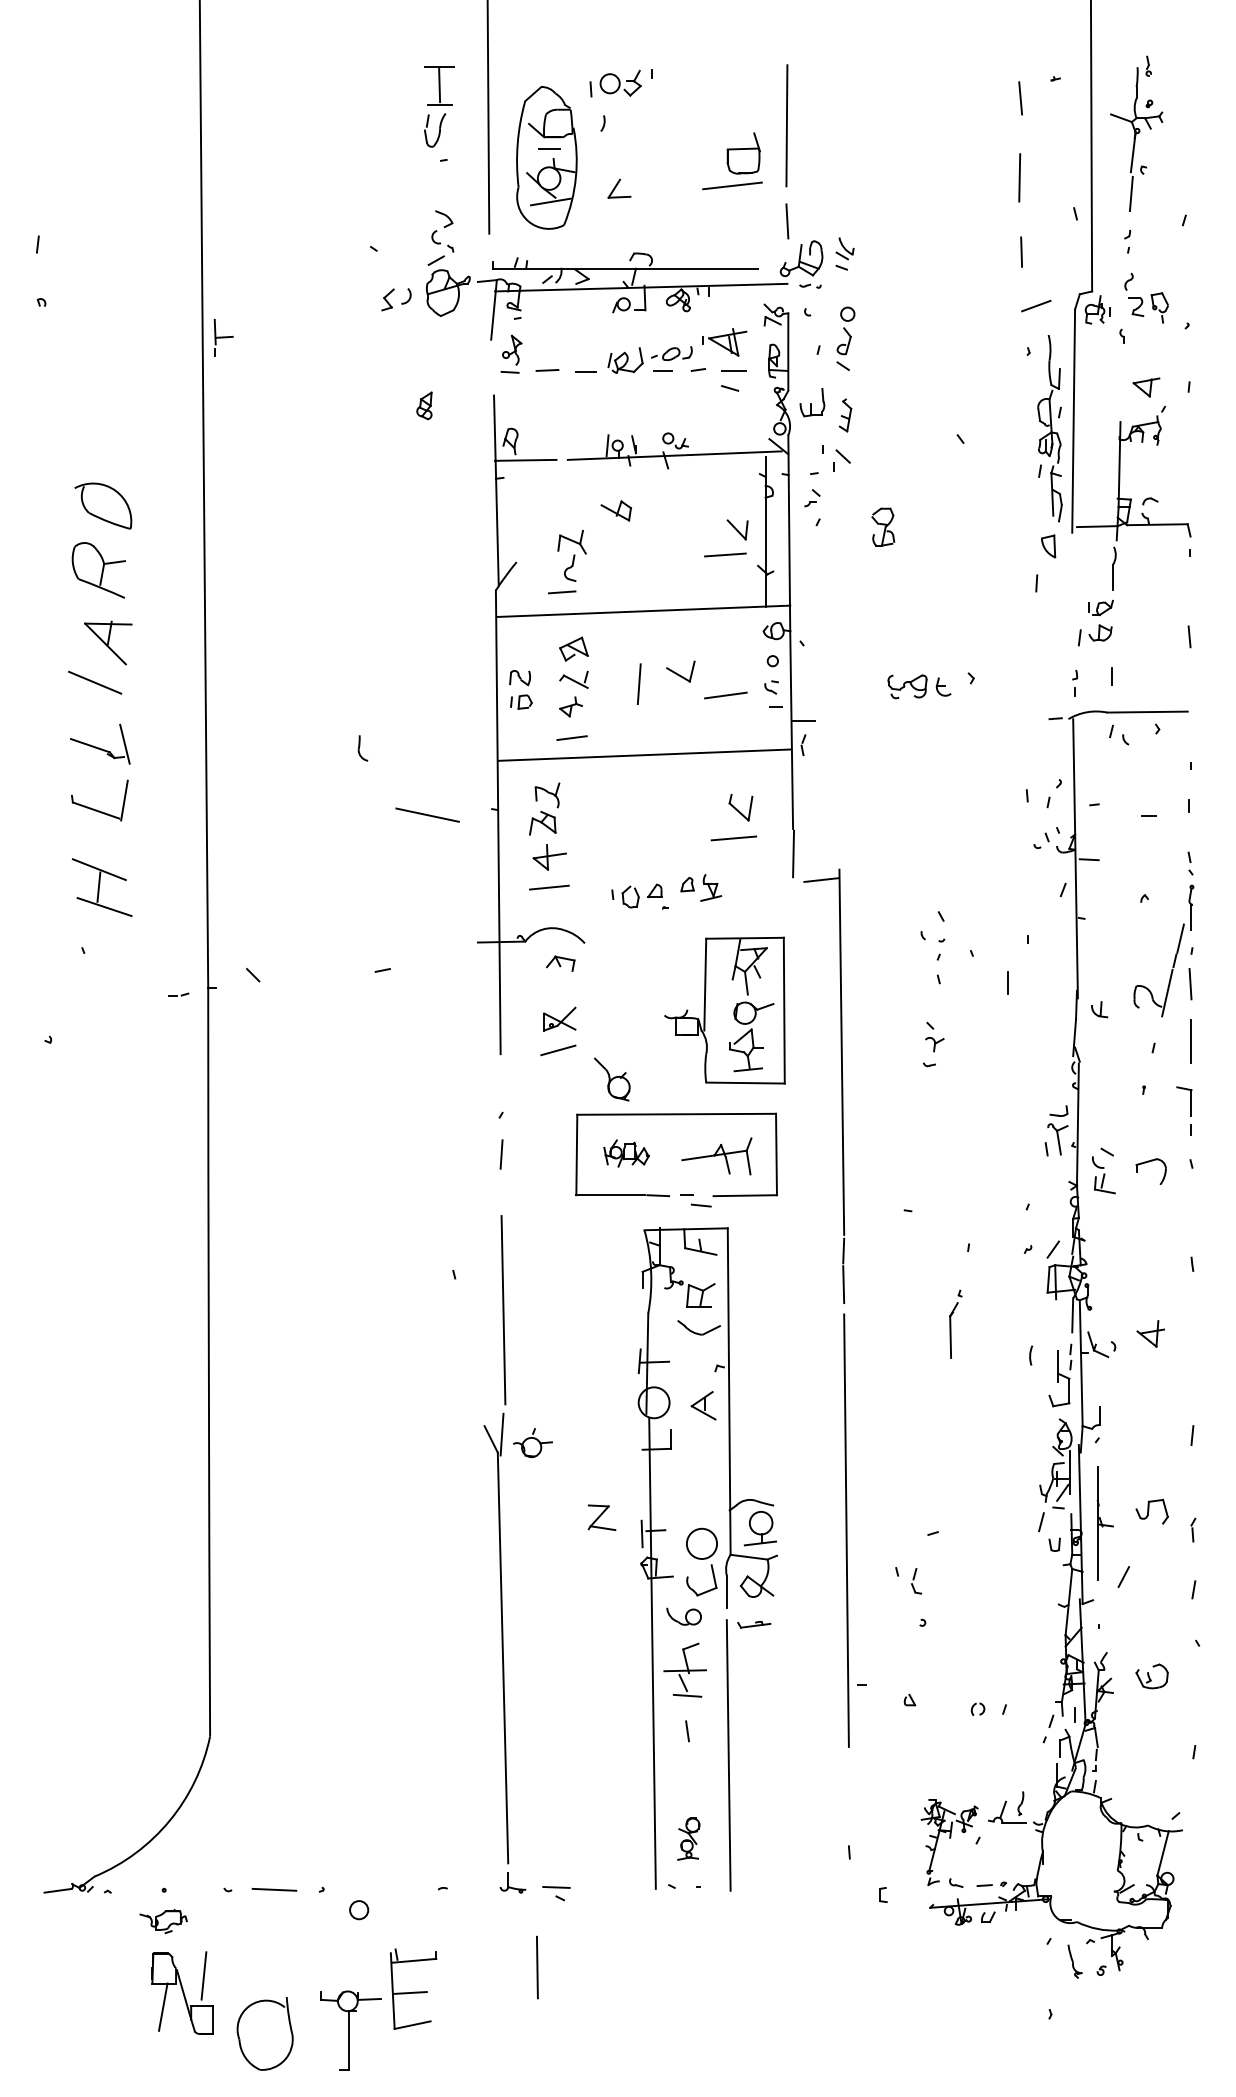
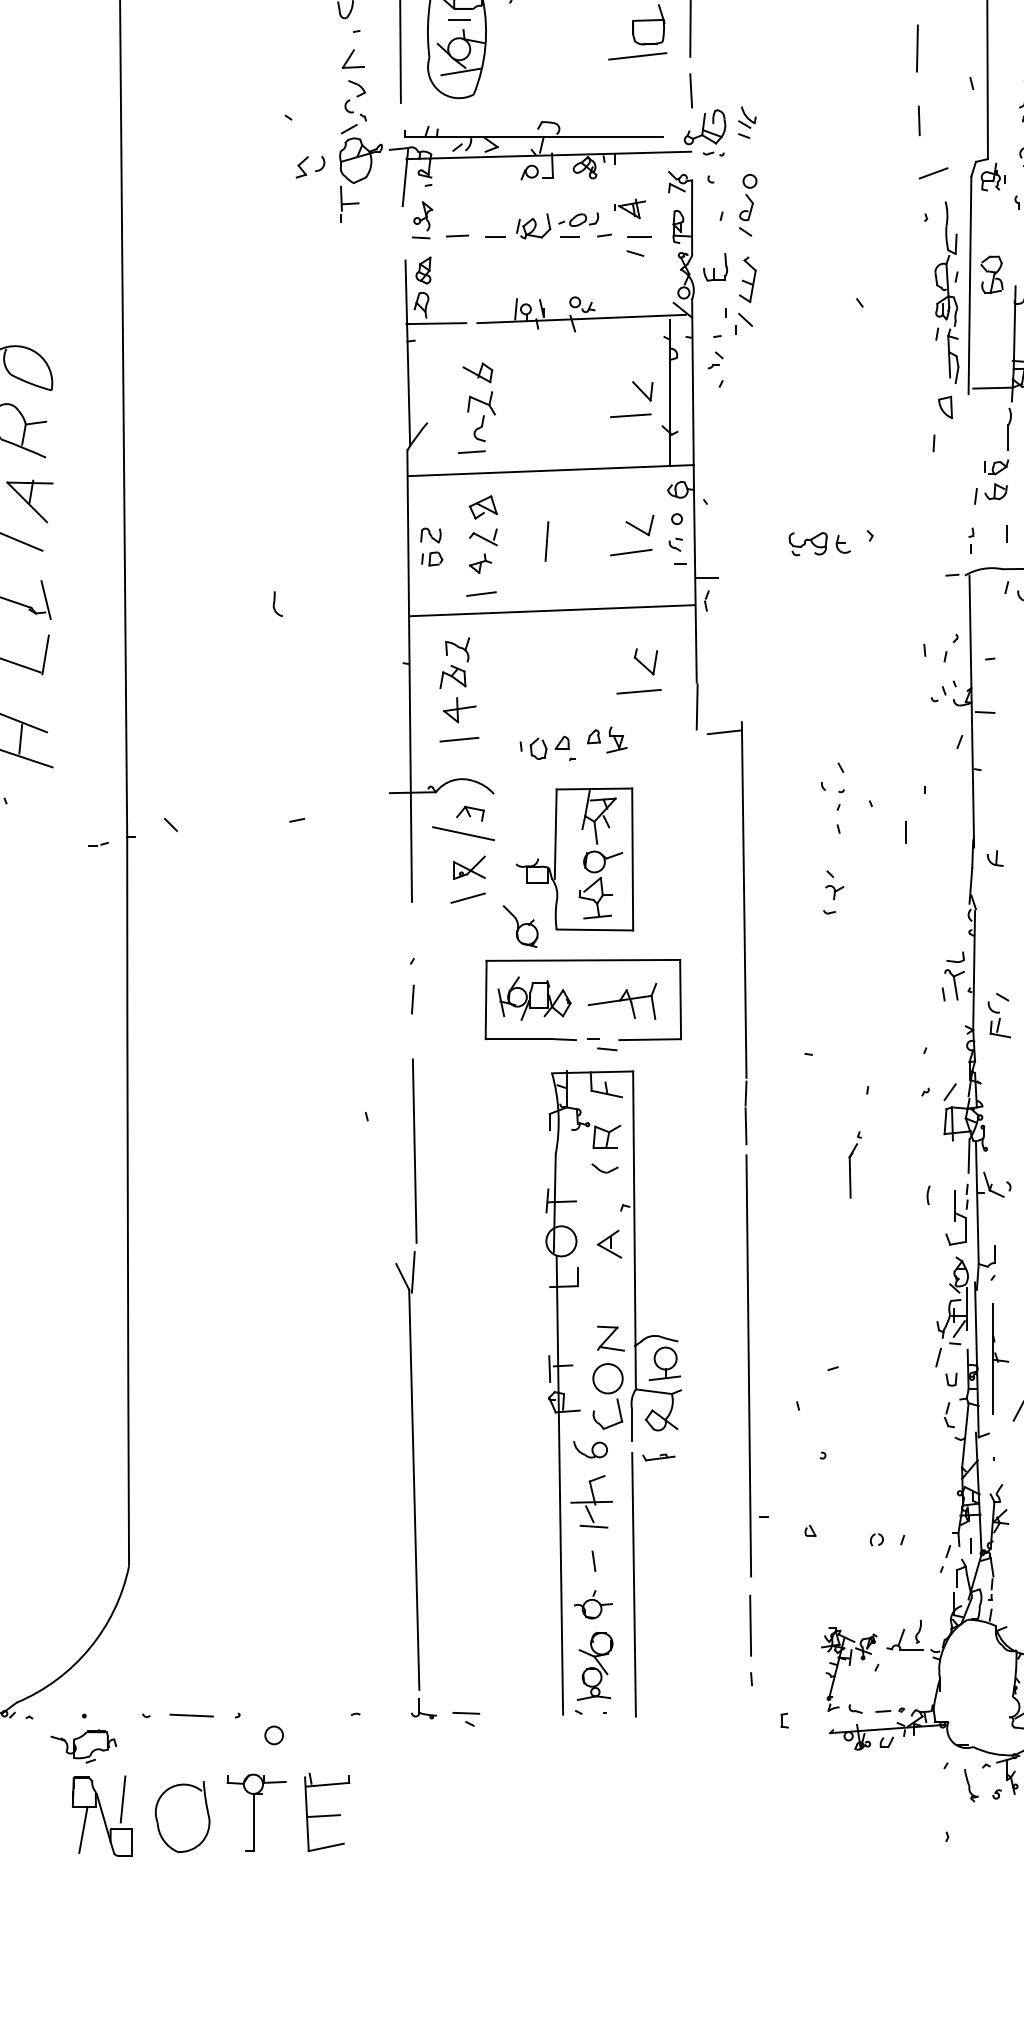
part: (619, 188) -> (353, 58), moved
part: (223, 337) -> (349, 203), moved
part: (724, 342) -> (629, 208), size x0.71
part: (424, 405) -> (423, 270), moved
part: (845, 415) -> (747, 279), size x1.43
part: (615, 510) -> (477, 372), moved
part: (883, 526) -> (992, 274), moved
part: (680, 671) -> (639, 525), moved
line: (427, 814) -> (463, 833), moved
part: (724, 1010) -> (574, 859), moved
part: (626, 1153) -> (534, 998), size x1.67
part: (698, 1328) -> (604, 1169), size x0.62
part: (532, 1442) -> (592, 1604), moved
part: (601, 1517) -> (610, 1338), moved
part: (916, 1581) -> (949, 1415), moved
part: (688, 1838) -> (594, 1665), size x1.67
part: (163, 1921) -> (83, 1746), size x1.43
line: (537, 1967) -> (750, 1625), moved
part: (350, 2030) -> (256, 1812), moved
part: (264, 2033) -> (182, 1816), moved

